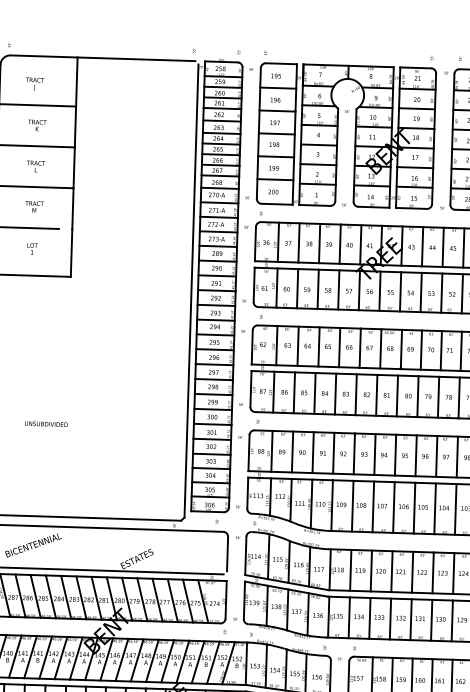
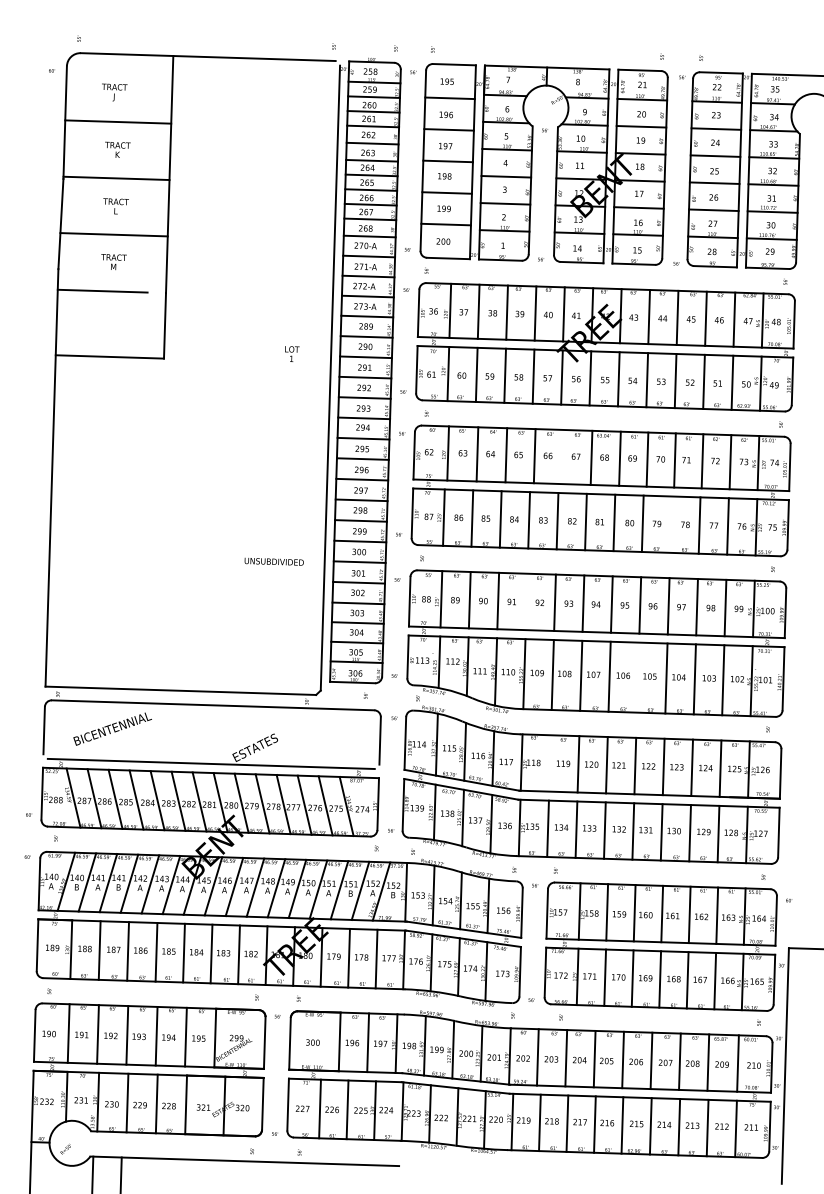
text: (32, 248) -> (292, 353), moved
line: (359, 347) -> (562, 456), removed
line: (438, 397) -> (671, 524), removed
text: (45, 423) -> (273, 561), moved
line: (333, 452) -> (526, 601), removed
line: (414, 508) -> (637, 677), removed
line: (350, 570) -> (549, 763), removed

